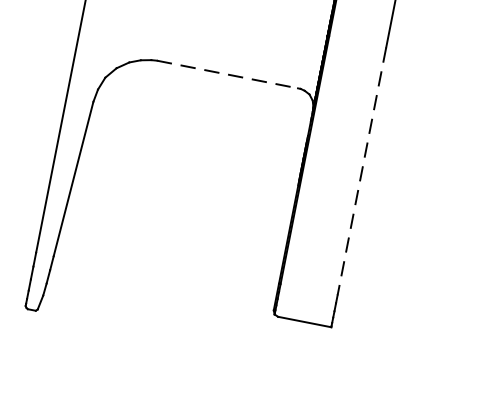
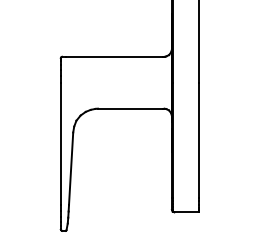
line: (227, 74) -> (130, 108), dashed -> solid
line: (362, 172) -> (199, 140), dashed -> solid

